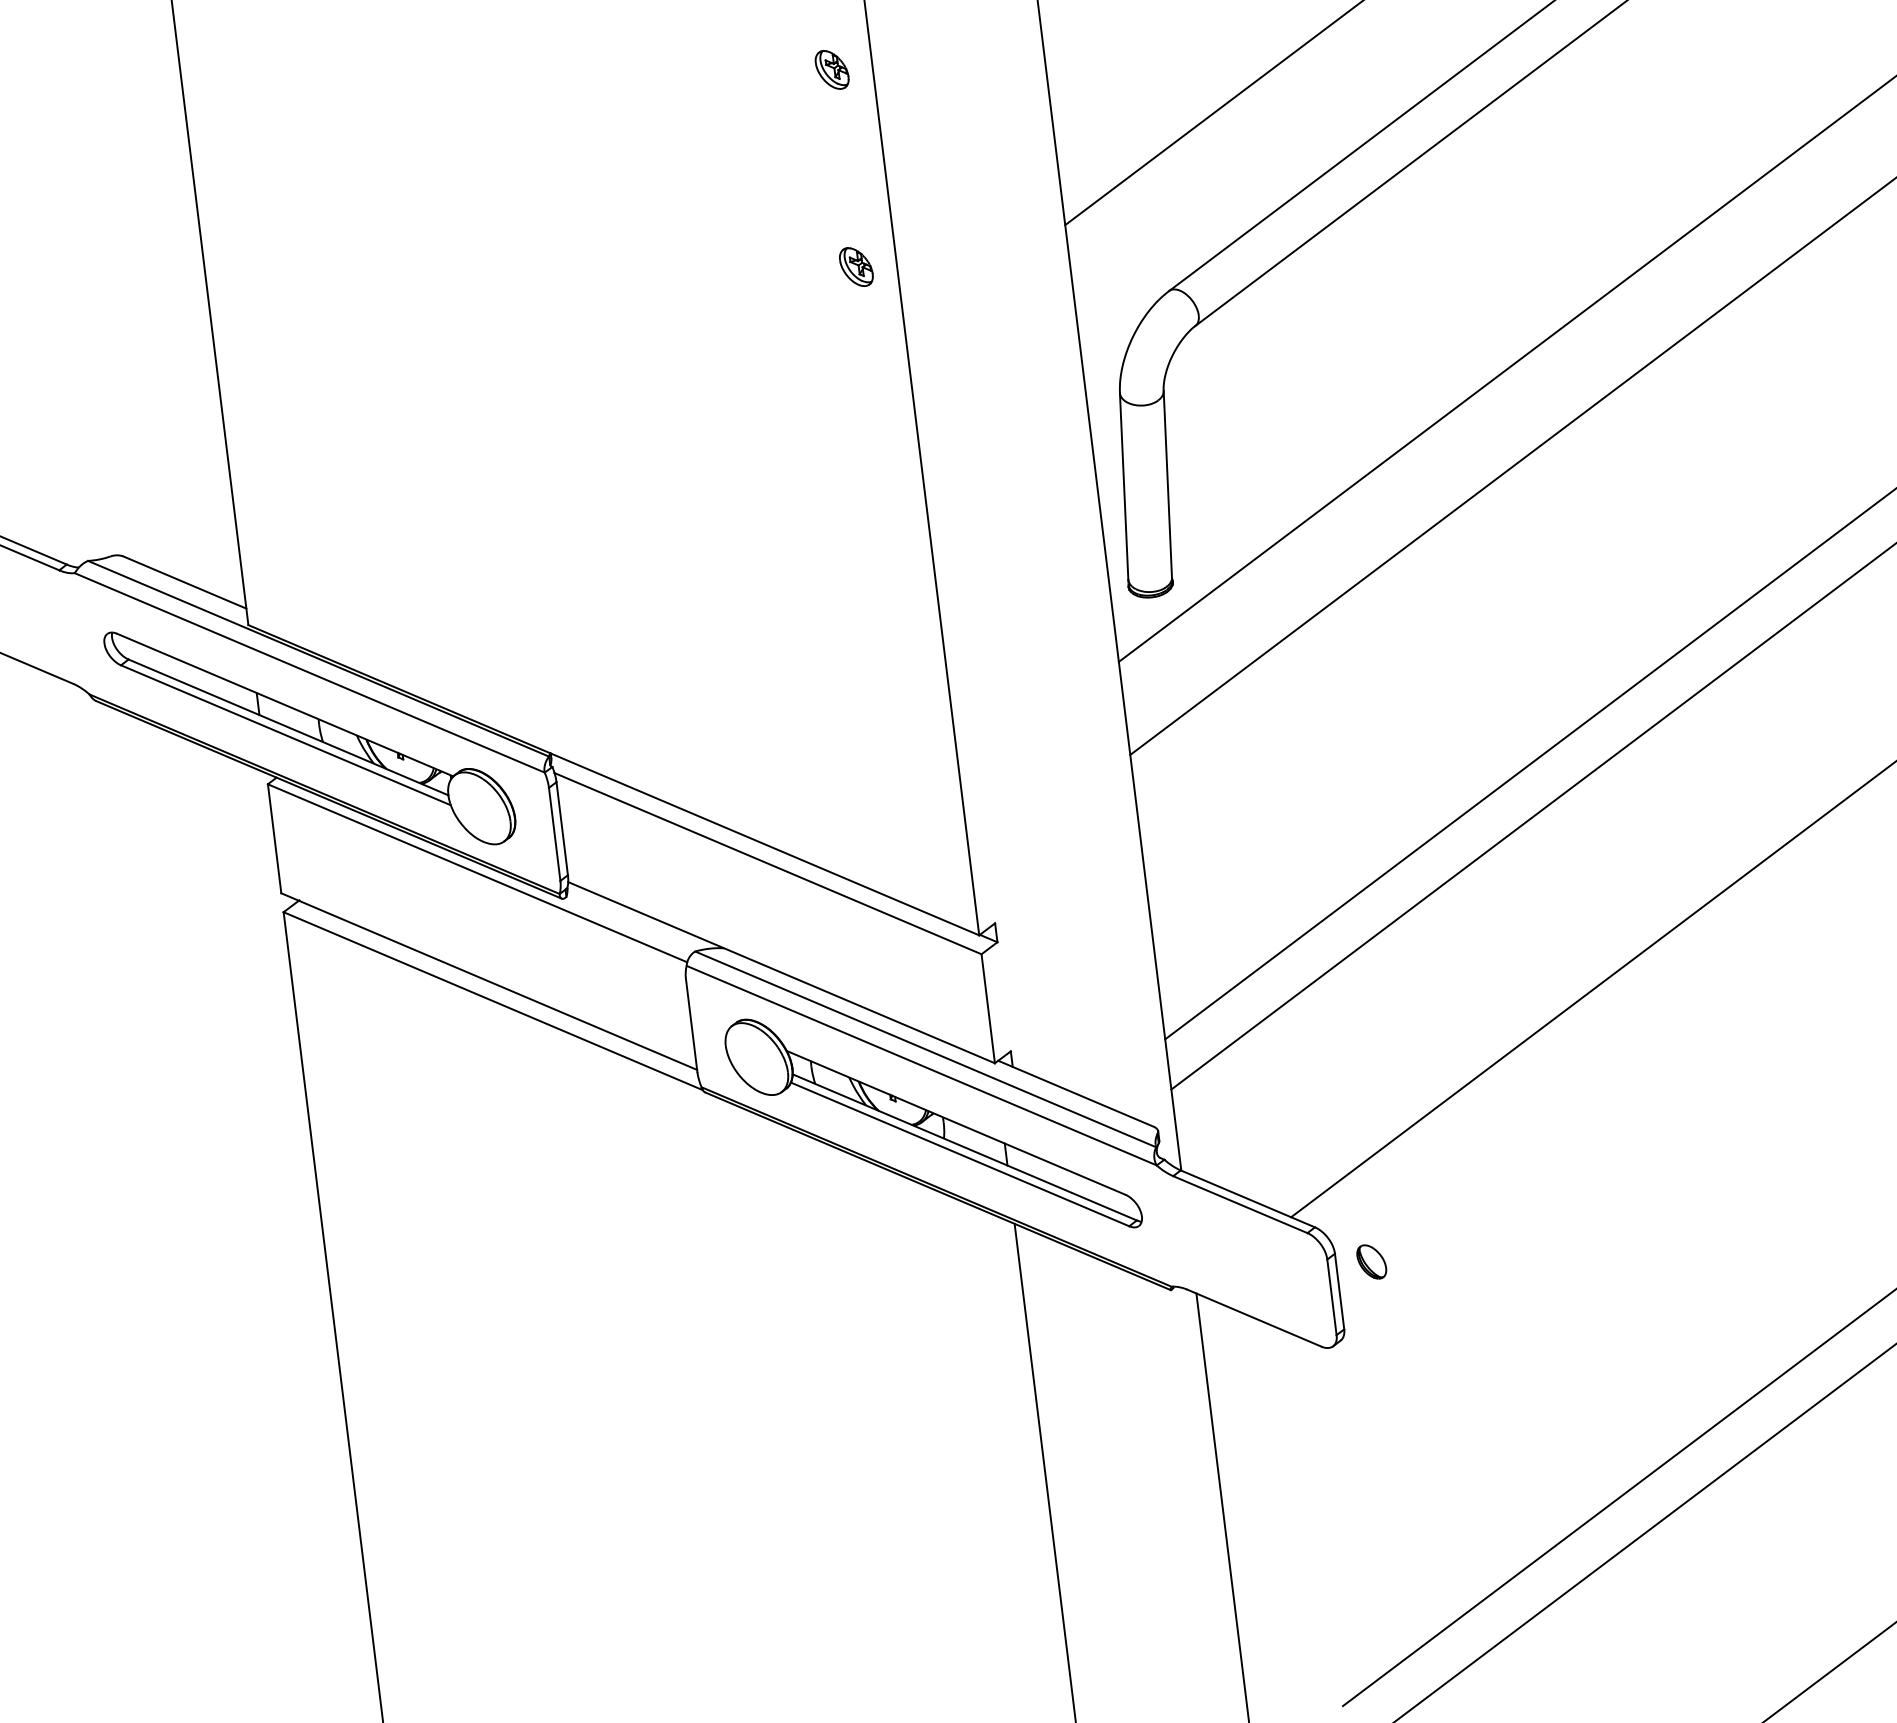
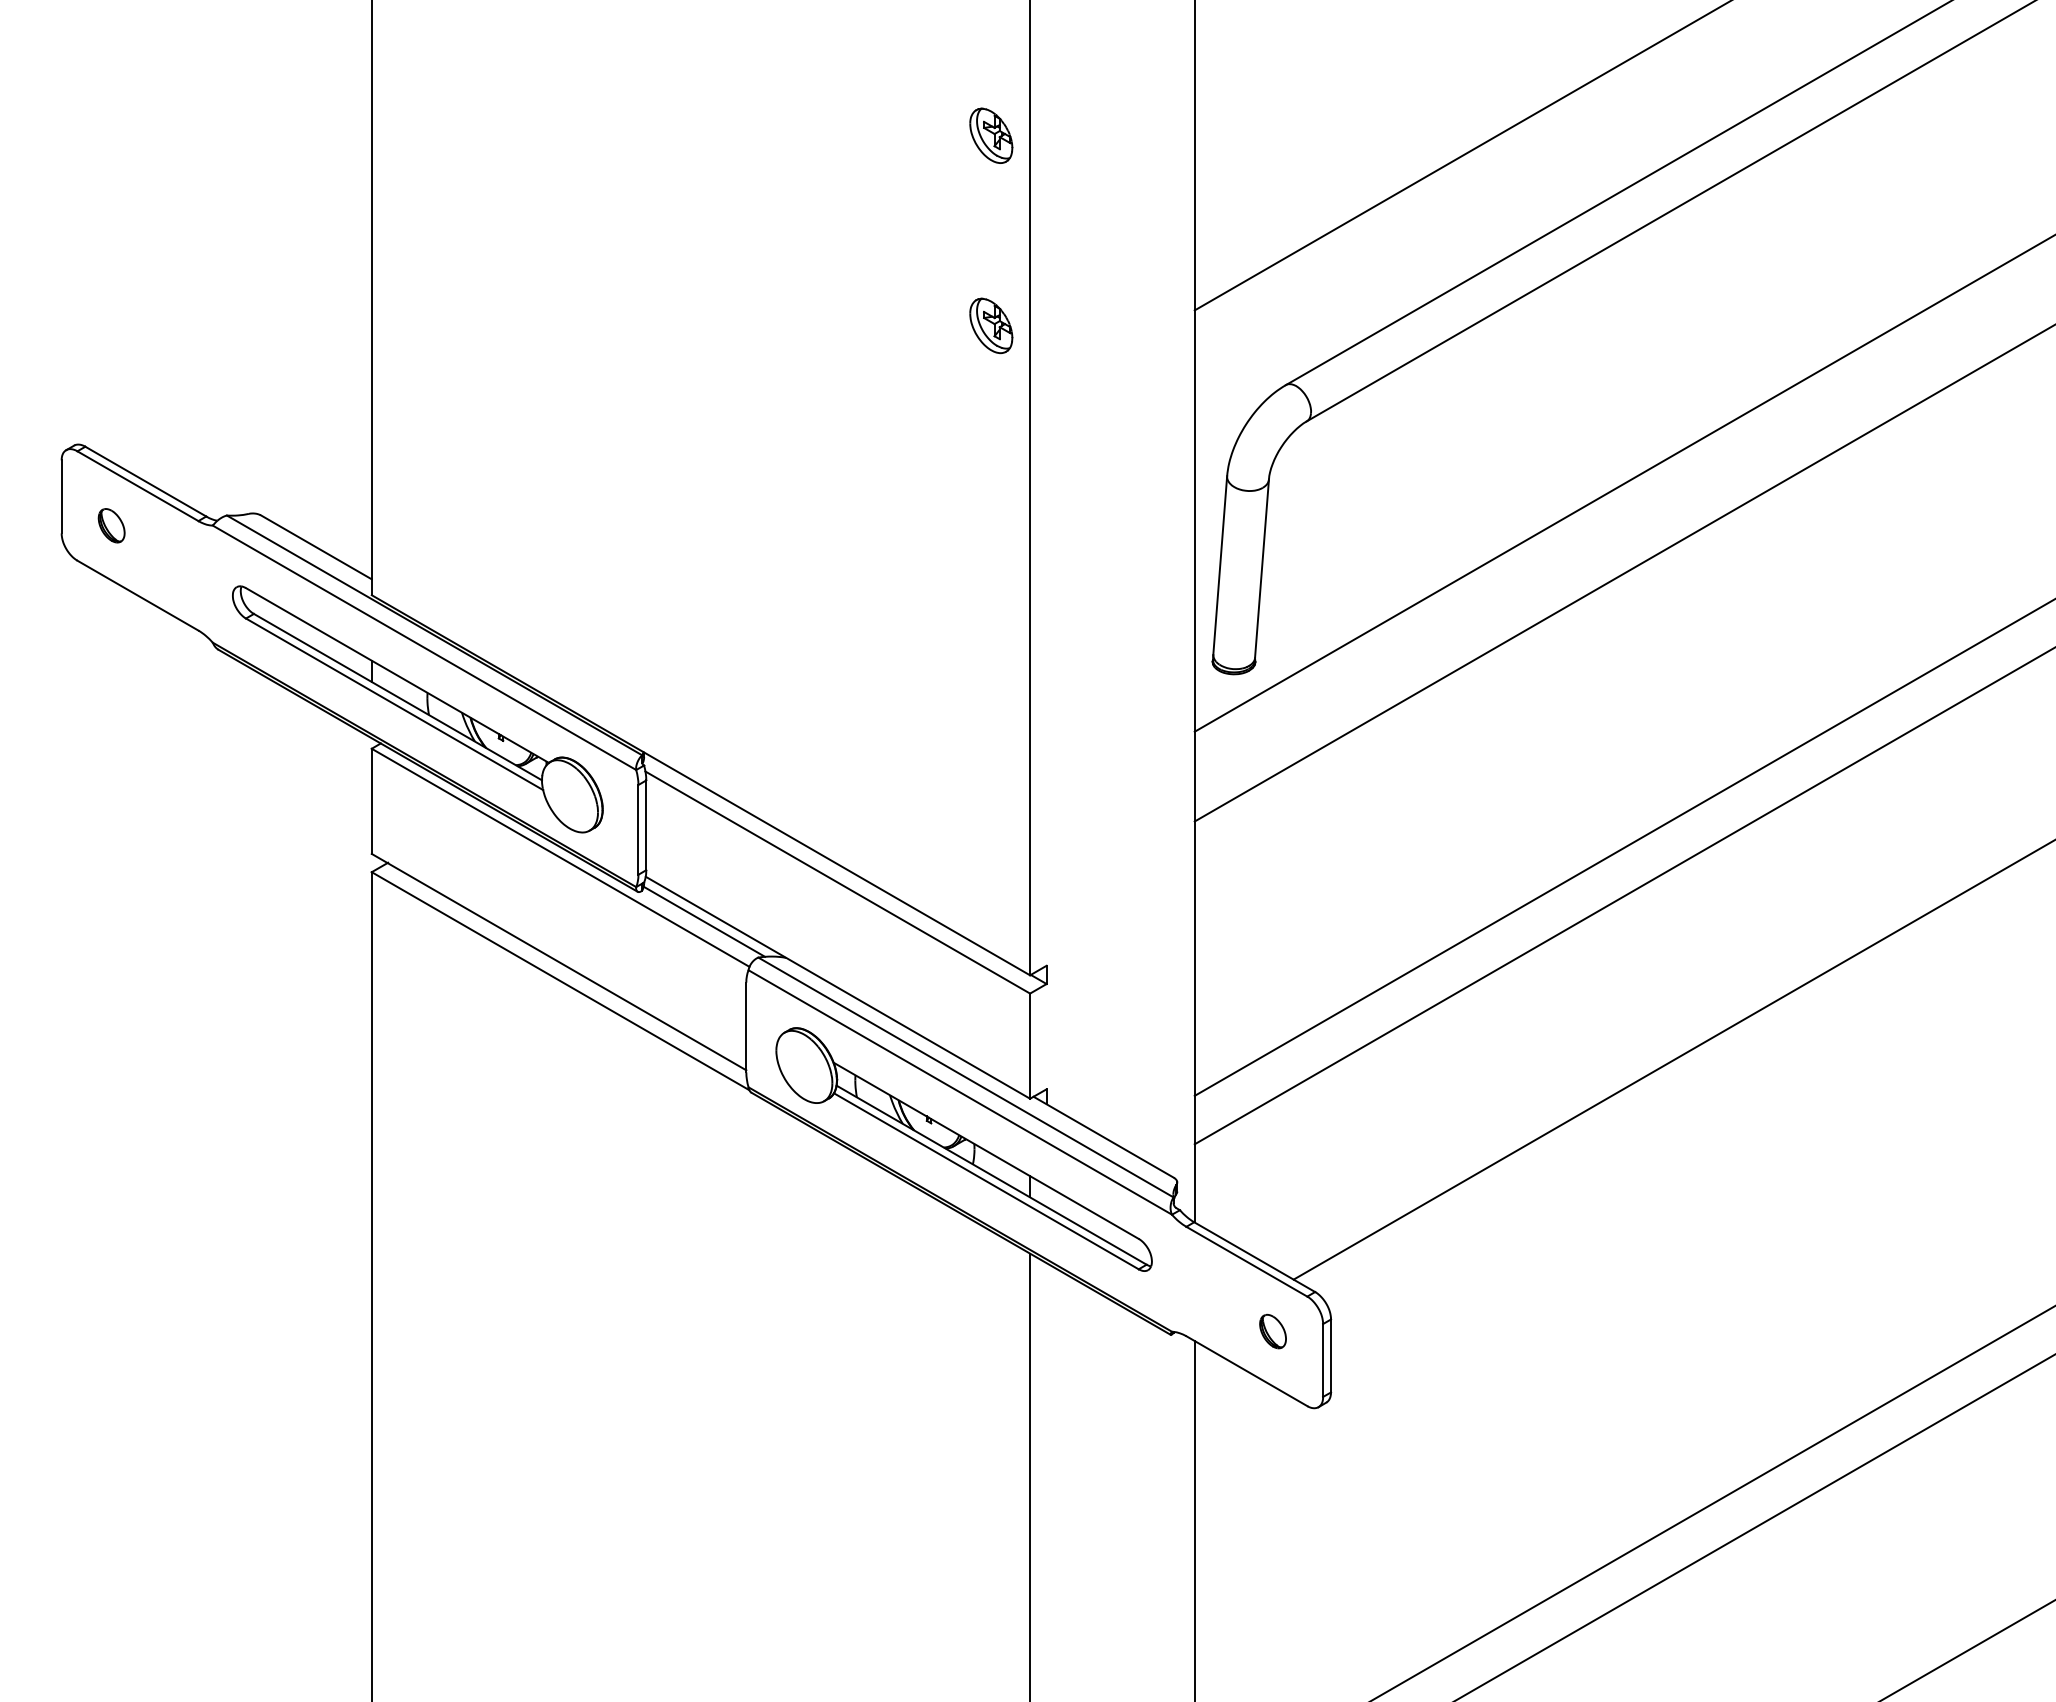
part: (832, 69) -> (991, 135), size x1.43
part: (856, 266) -> (991, 325), size x1.43
line: (634, 920) -> (704, 921), added
part: (1371, 1261) -> (1272, 1331), moved

